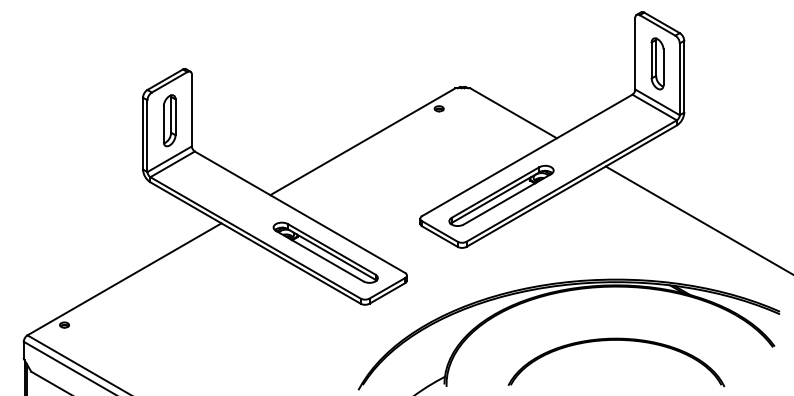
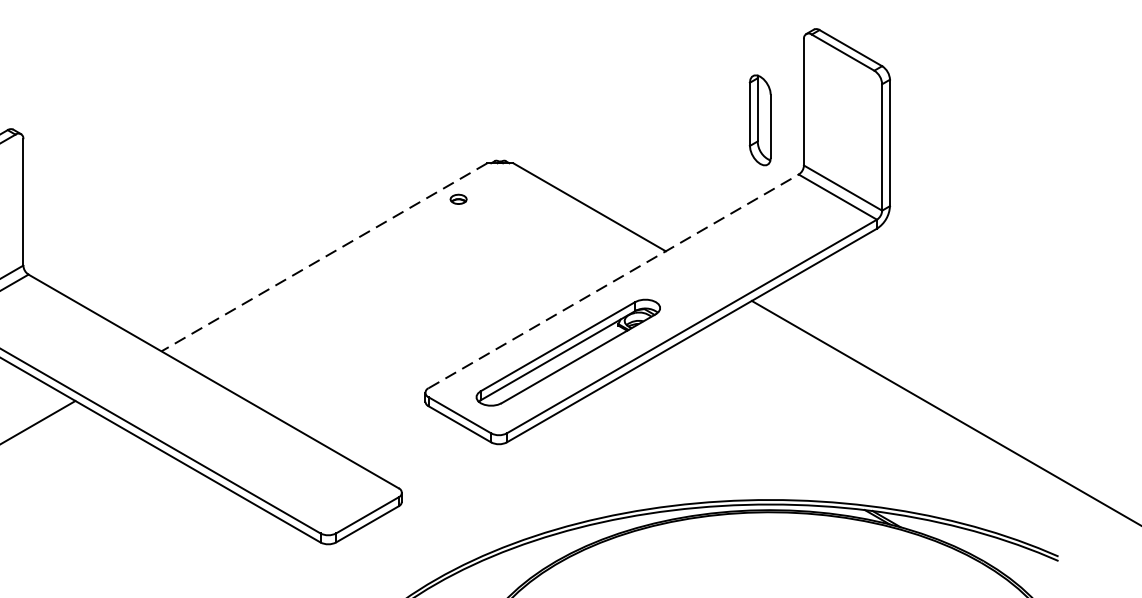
part: (657, 63) -> (760, 119), moved
line: (362, 141) -> (323, 256), solid -> dashed
line: (527, 155) -> (614, 281), solid -> dashed
part: (325, 252) -> (258, 452), removed

